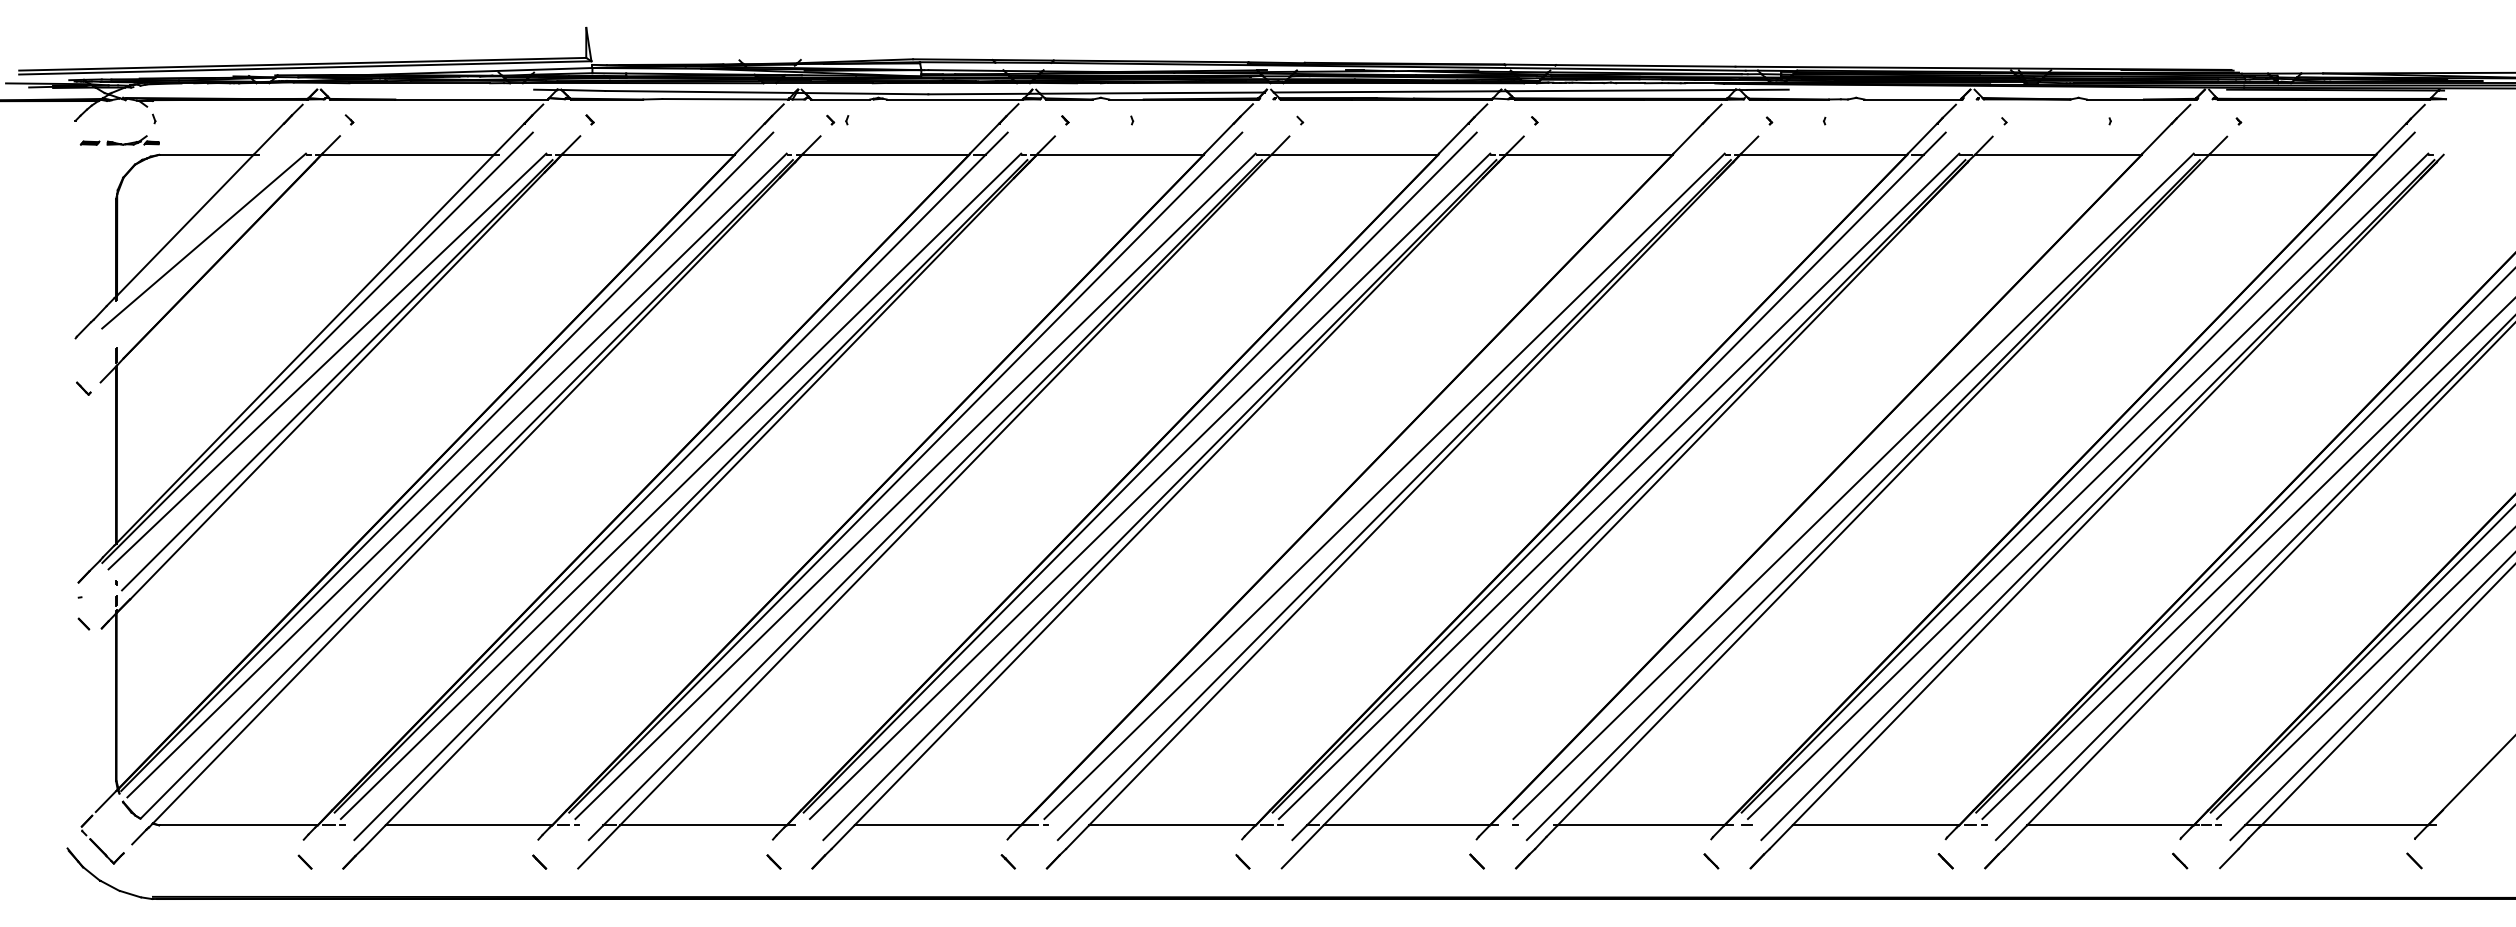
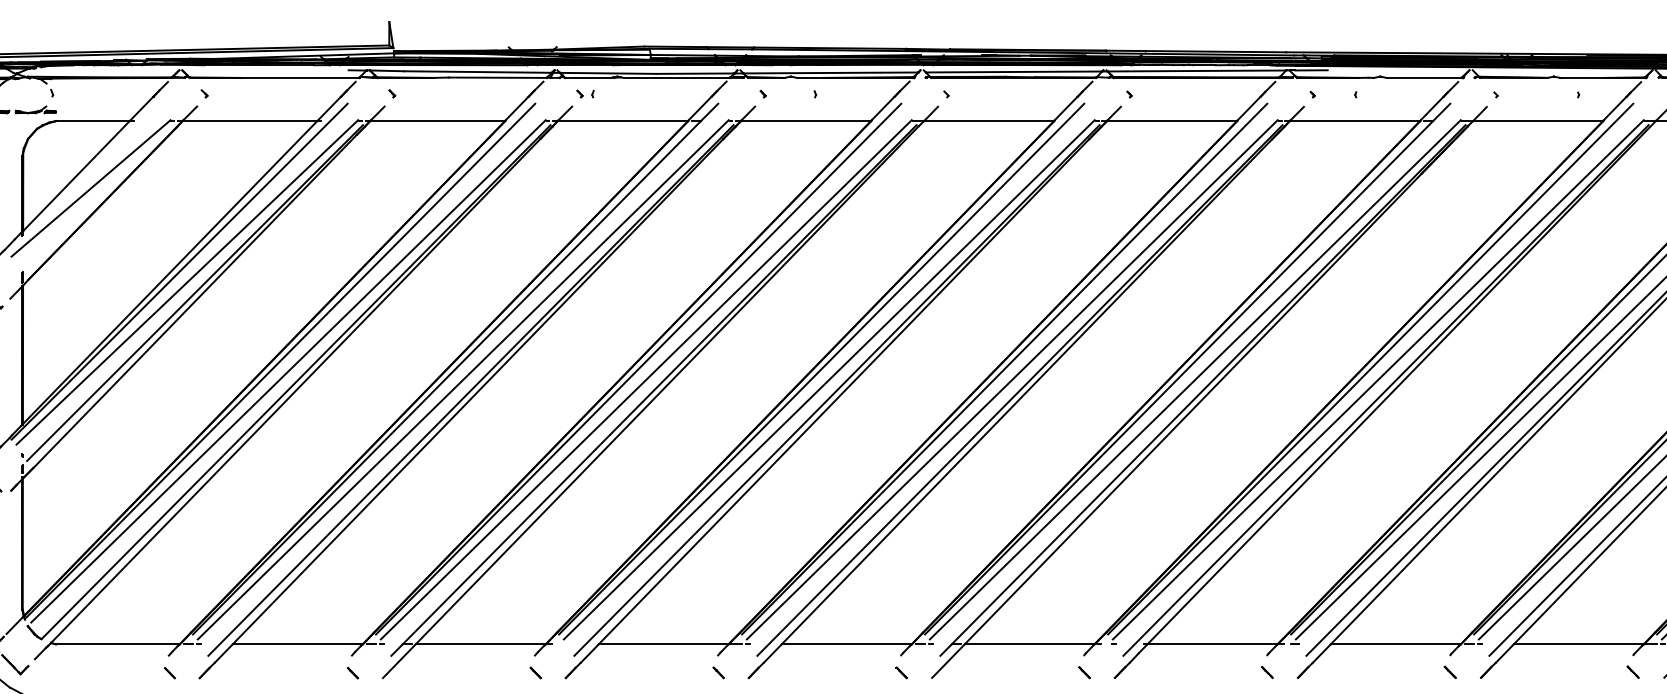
line: (1374, 472) -> (1004, 369), added
line: (1843, 472) -> (1370, 369), added

